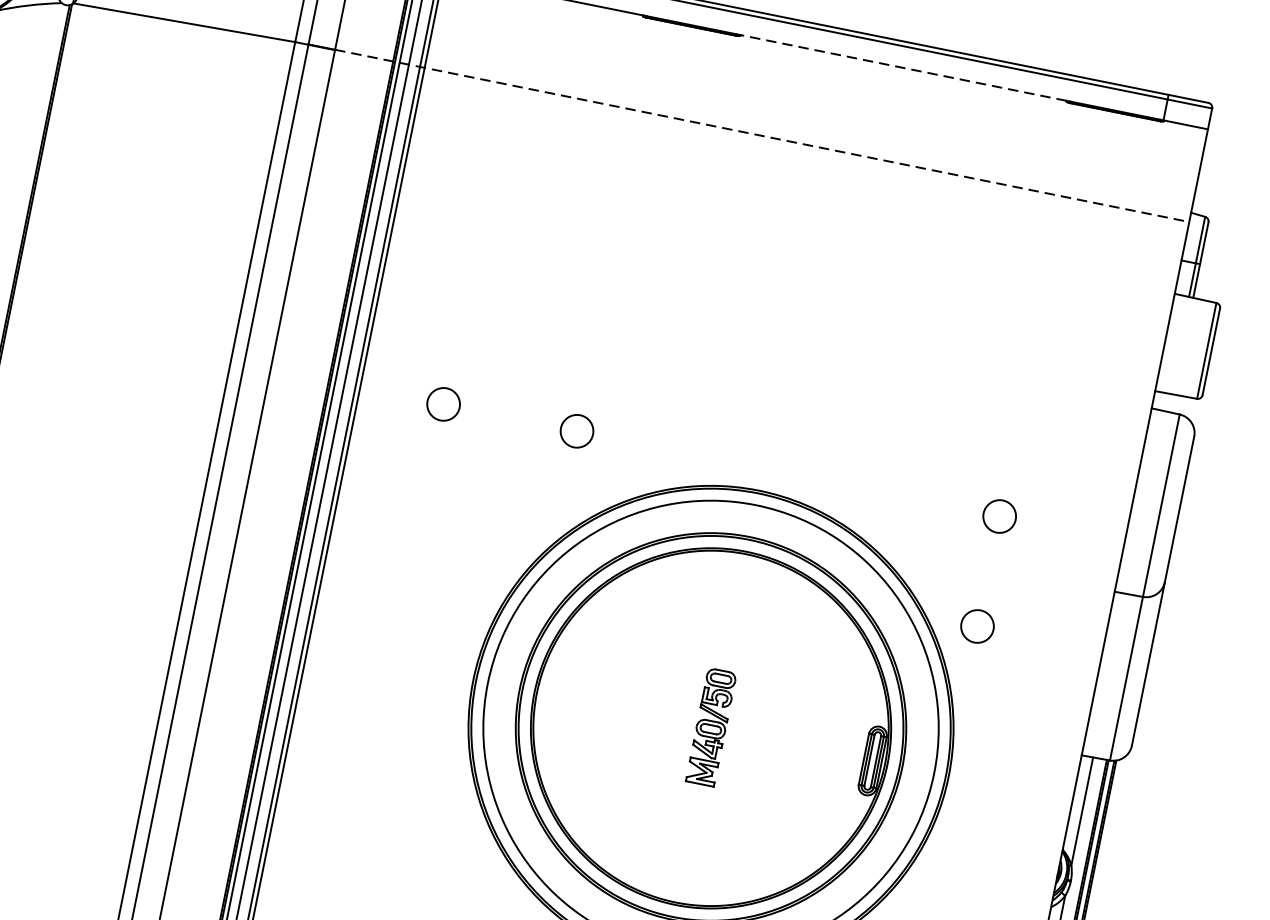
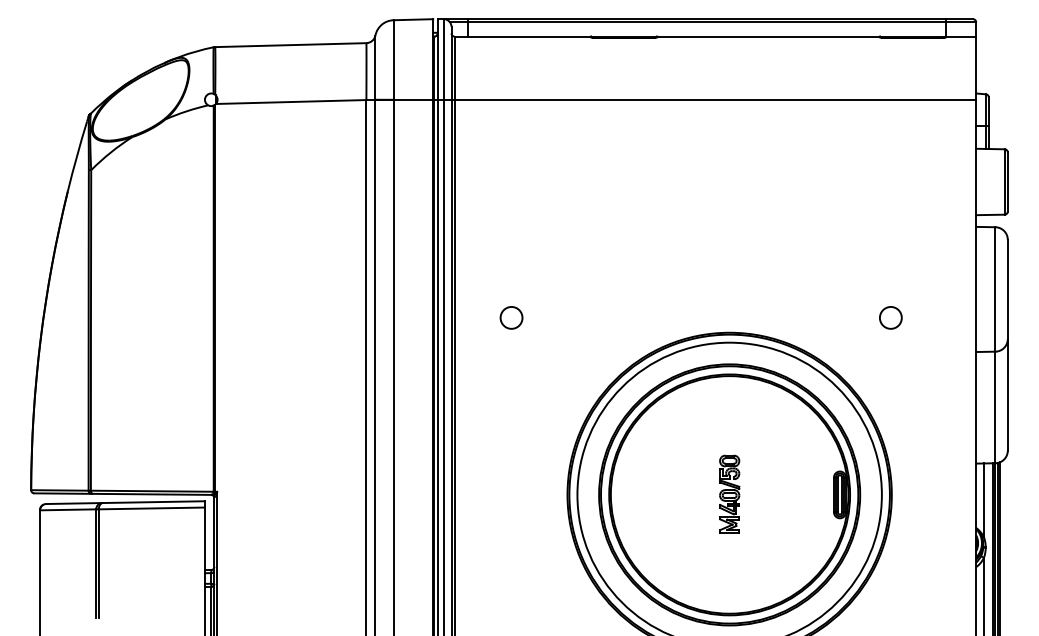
line: (903, 67) -> (768, 36), dashed -> solid
line: (763, 135) -> (685, 99), dashed -> solid
circle: (577, 430) -> (602, 317), removed
circle: (977, 625) -> (890, 392), removed

